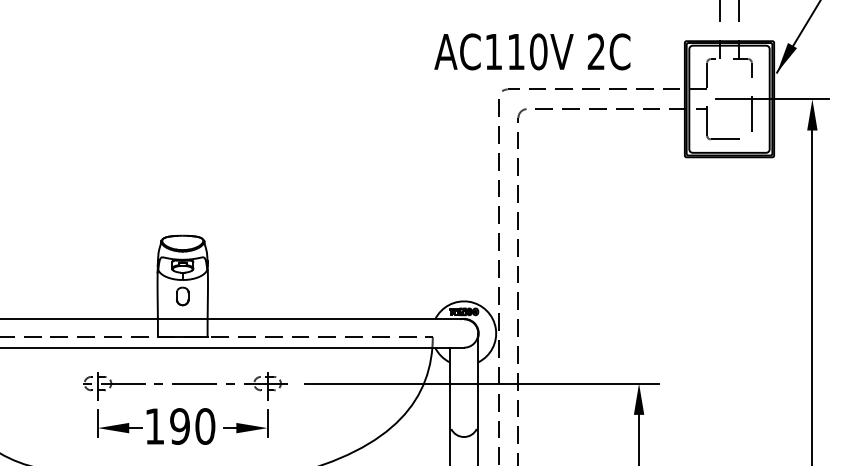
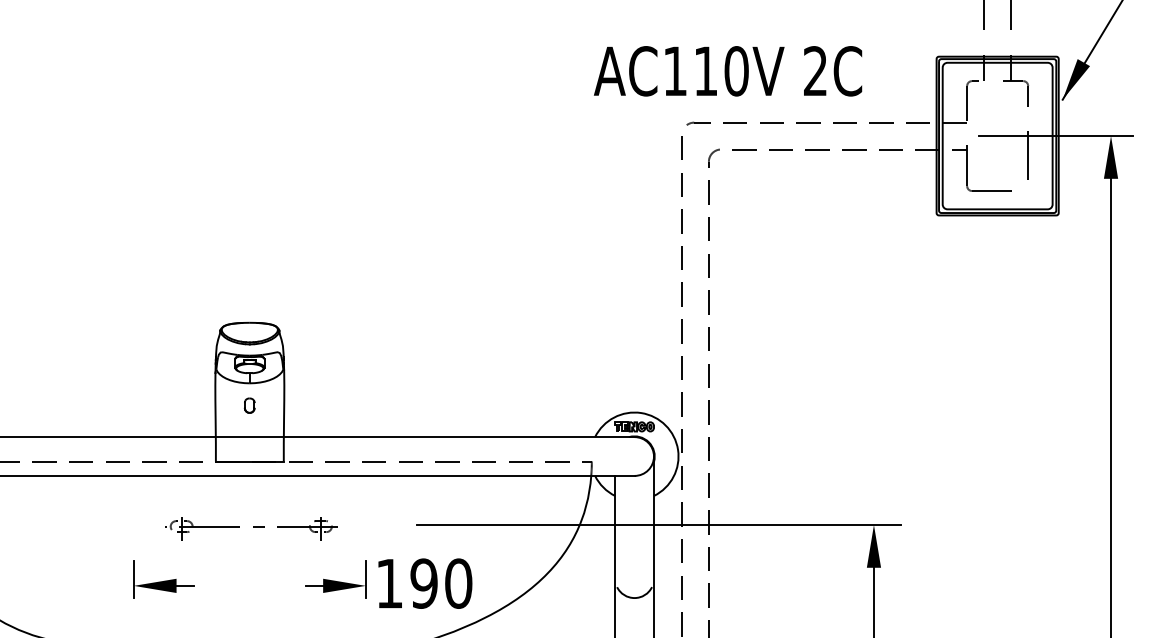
part: (182, 296) -> (249, 405), size x0.6
part: (185, 386) -> (253, 528), size x0.6
text: (181, 426) -> (425, 583), moved

